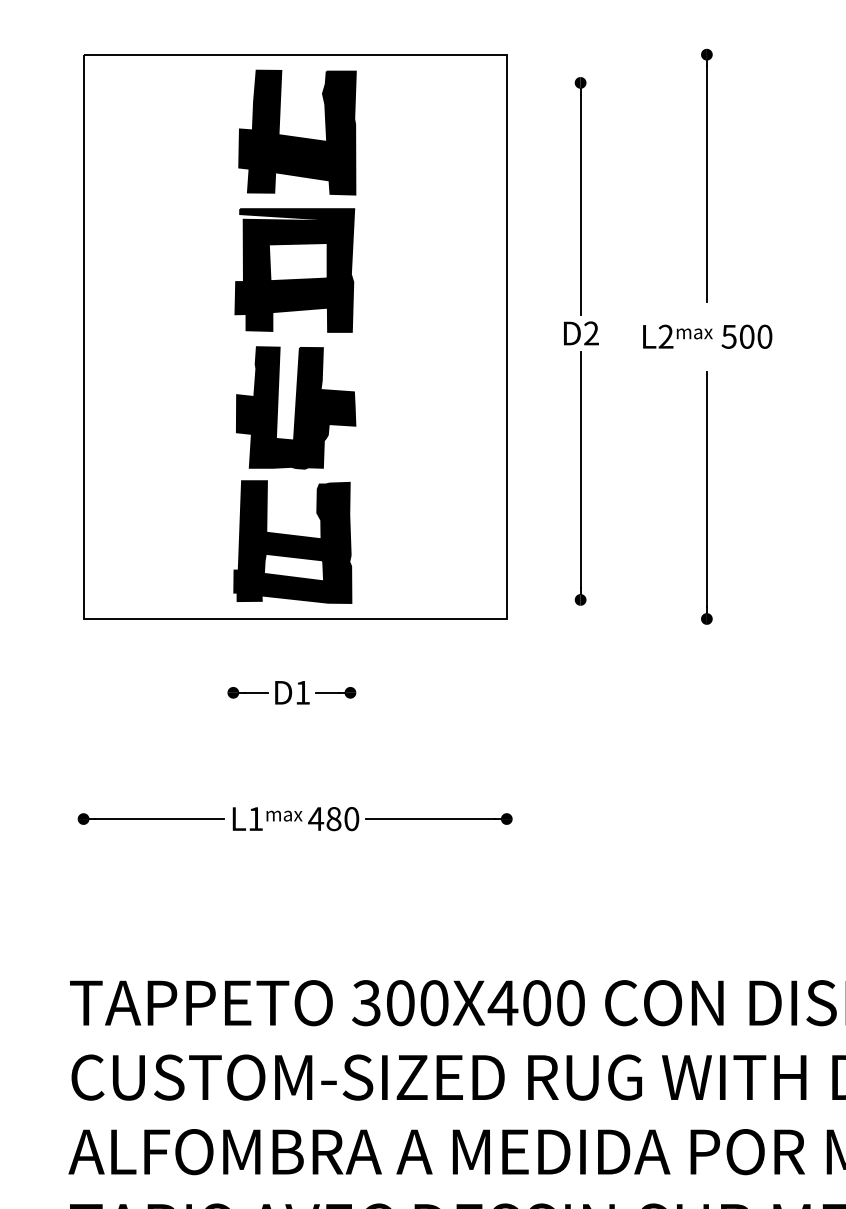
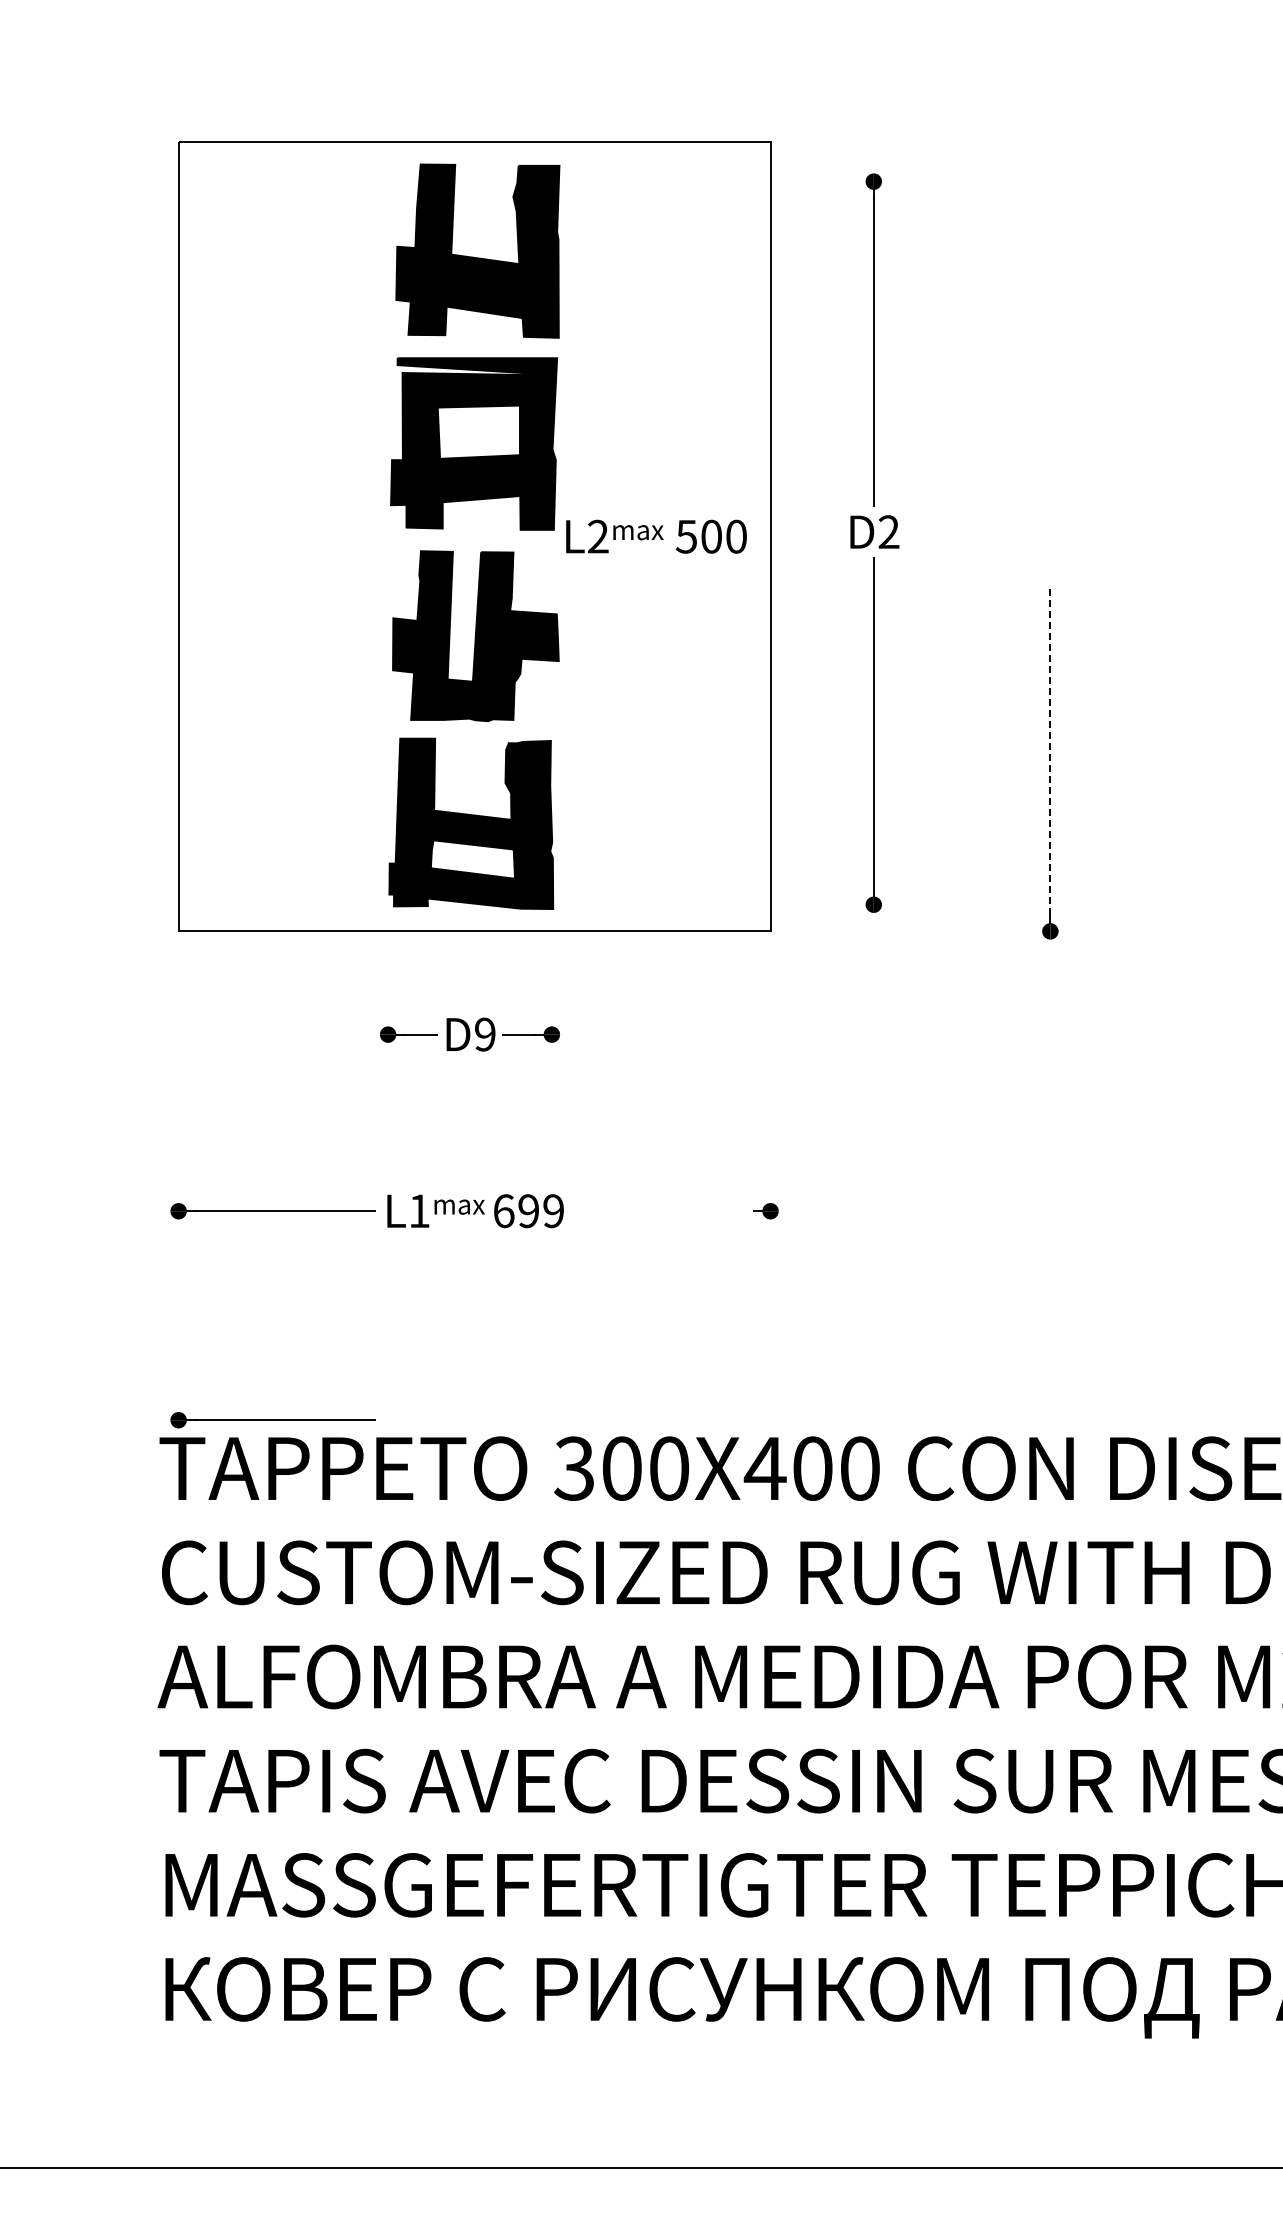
part: (706, 175) -> (1050, 310), removed
text: (707, 336) -> (656, 536), moved
line: (706, 489) -> (1050, 750), solid -> dashed
text: (302, 692) -> (485, 1034), D1 -> D9
text: (333, 819) -> (528, 1211), 480 -> 699
line: (430, 819) -> (663, 1211), removed
part: (150, 968) -> (272, 1420), added

